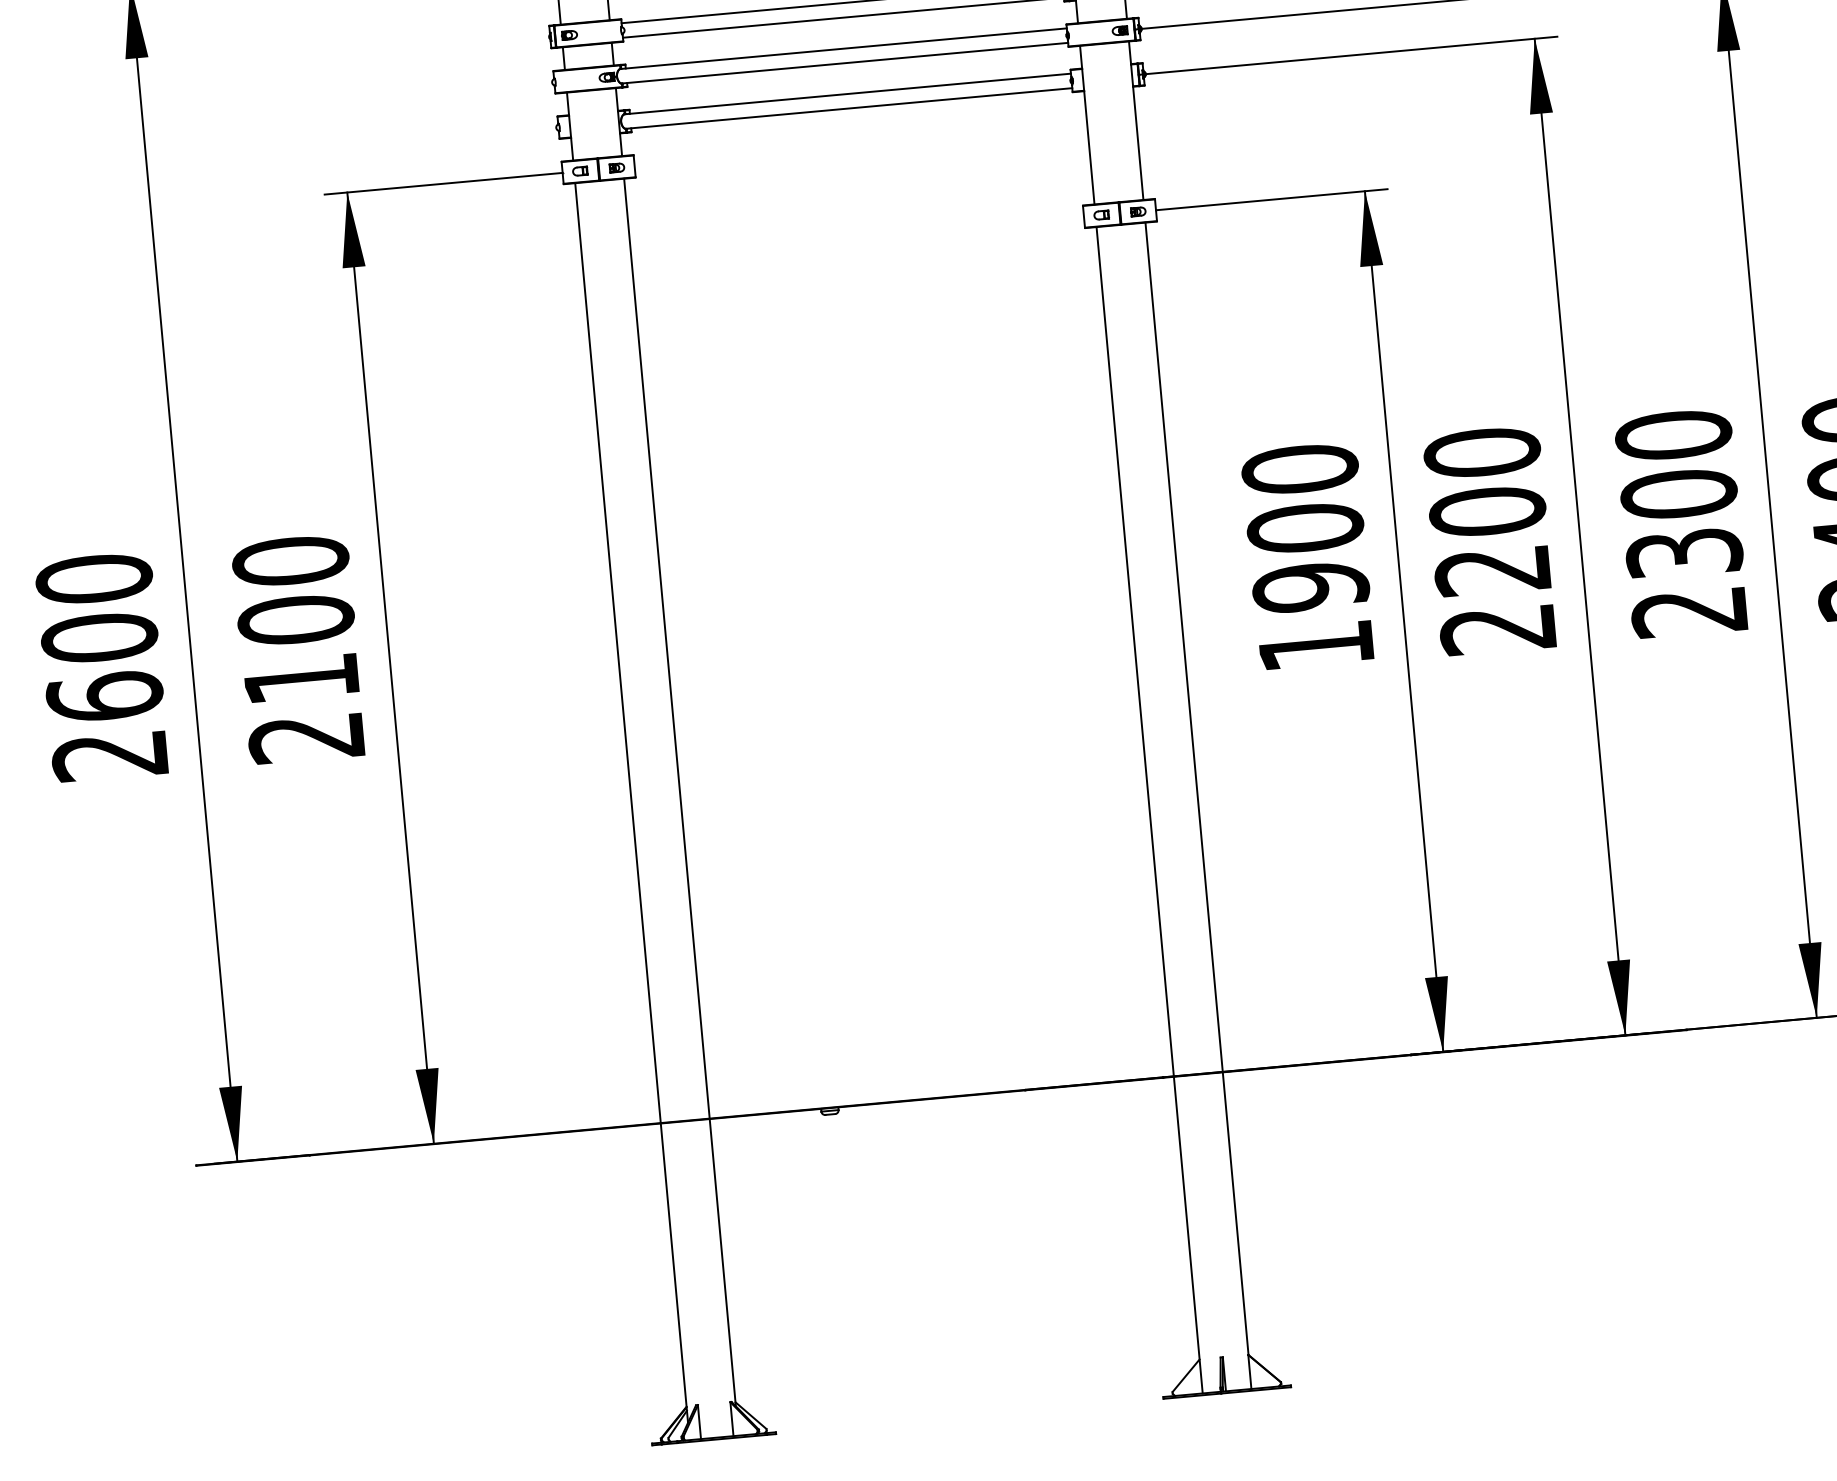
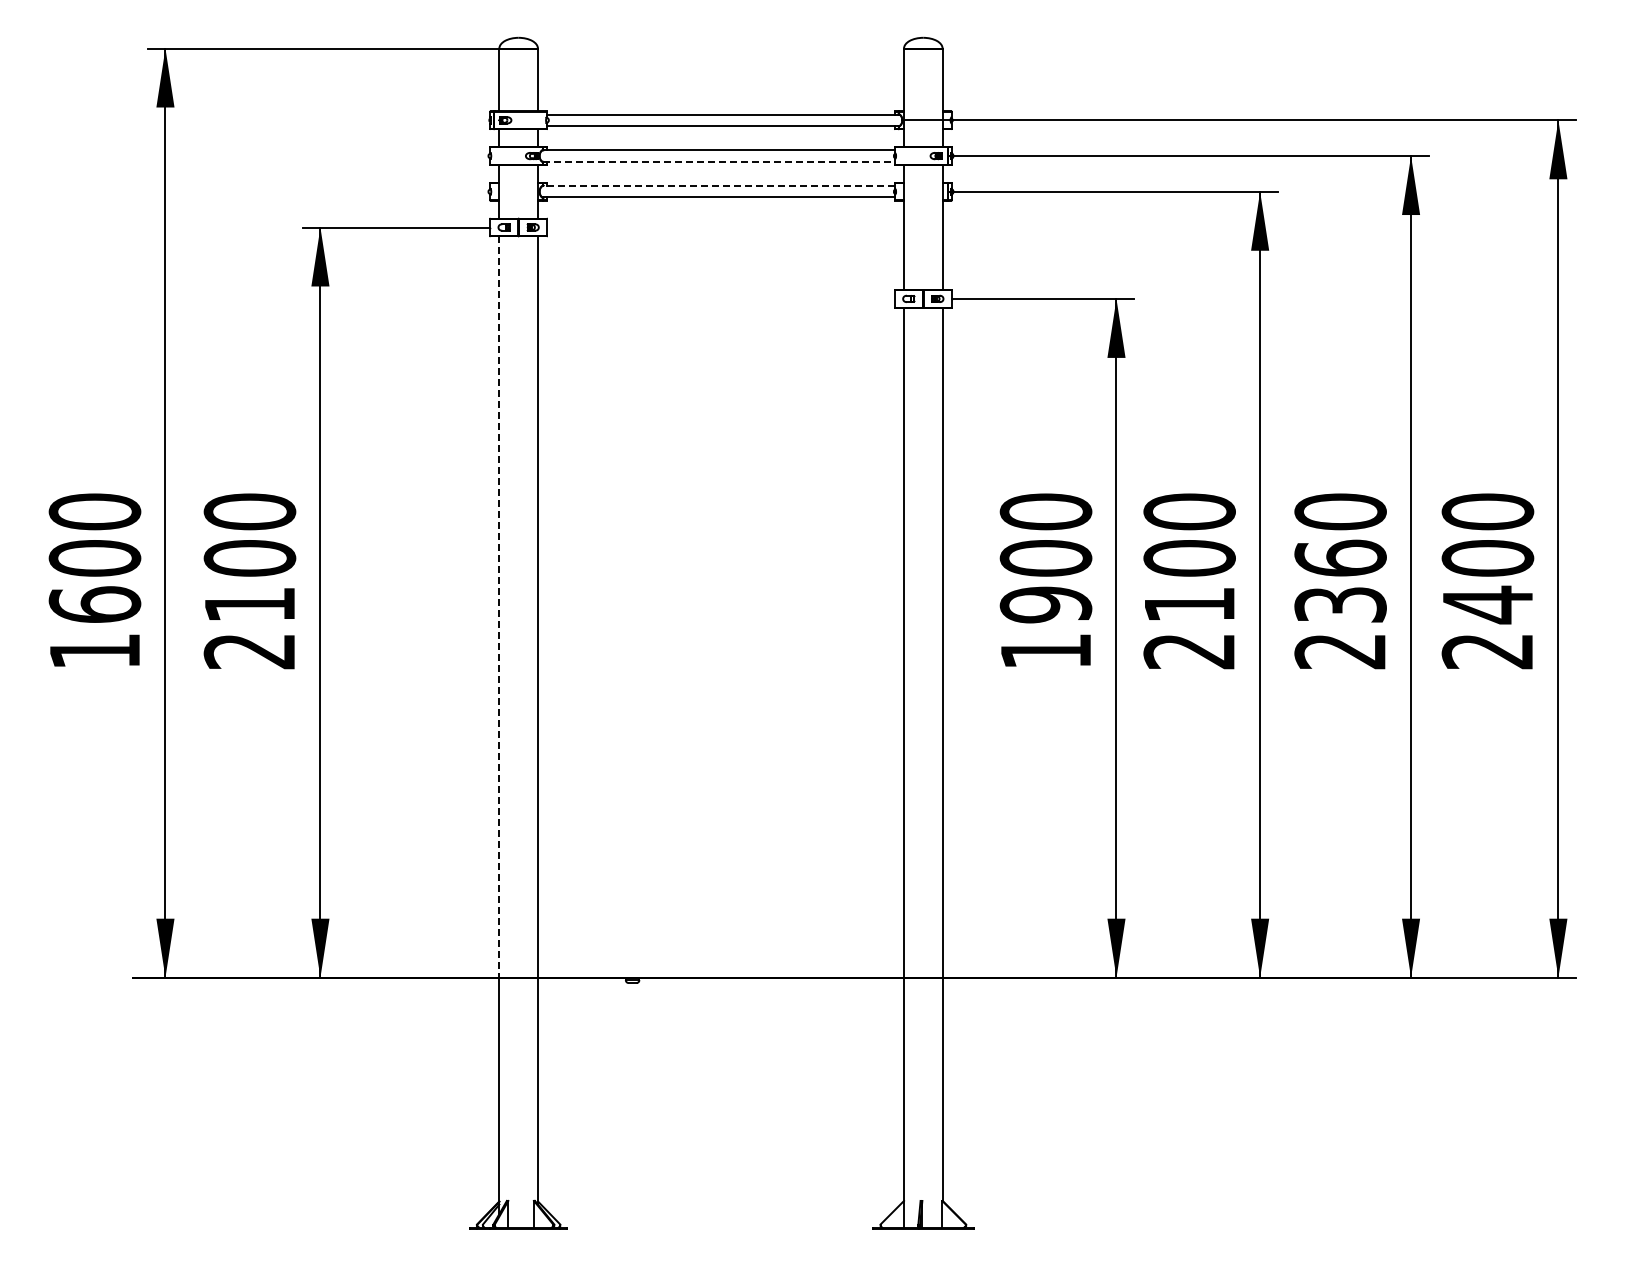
line: (845, 62) -> (719, 161), solid -> dashed
line: (847, 94) -> (718, 186), solid -> dashed
text: (1678, 493) -> (1340, 557), 2300 -> 2360
text: (1491, 571) -> (1188, 605), 2200 -> 2100
line: (618, 653) -> (499, 607), solid -> dashed
text: (108, 756) -> (93, 651), 2600 -> 1600

